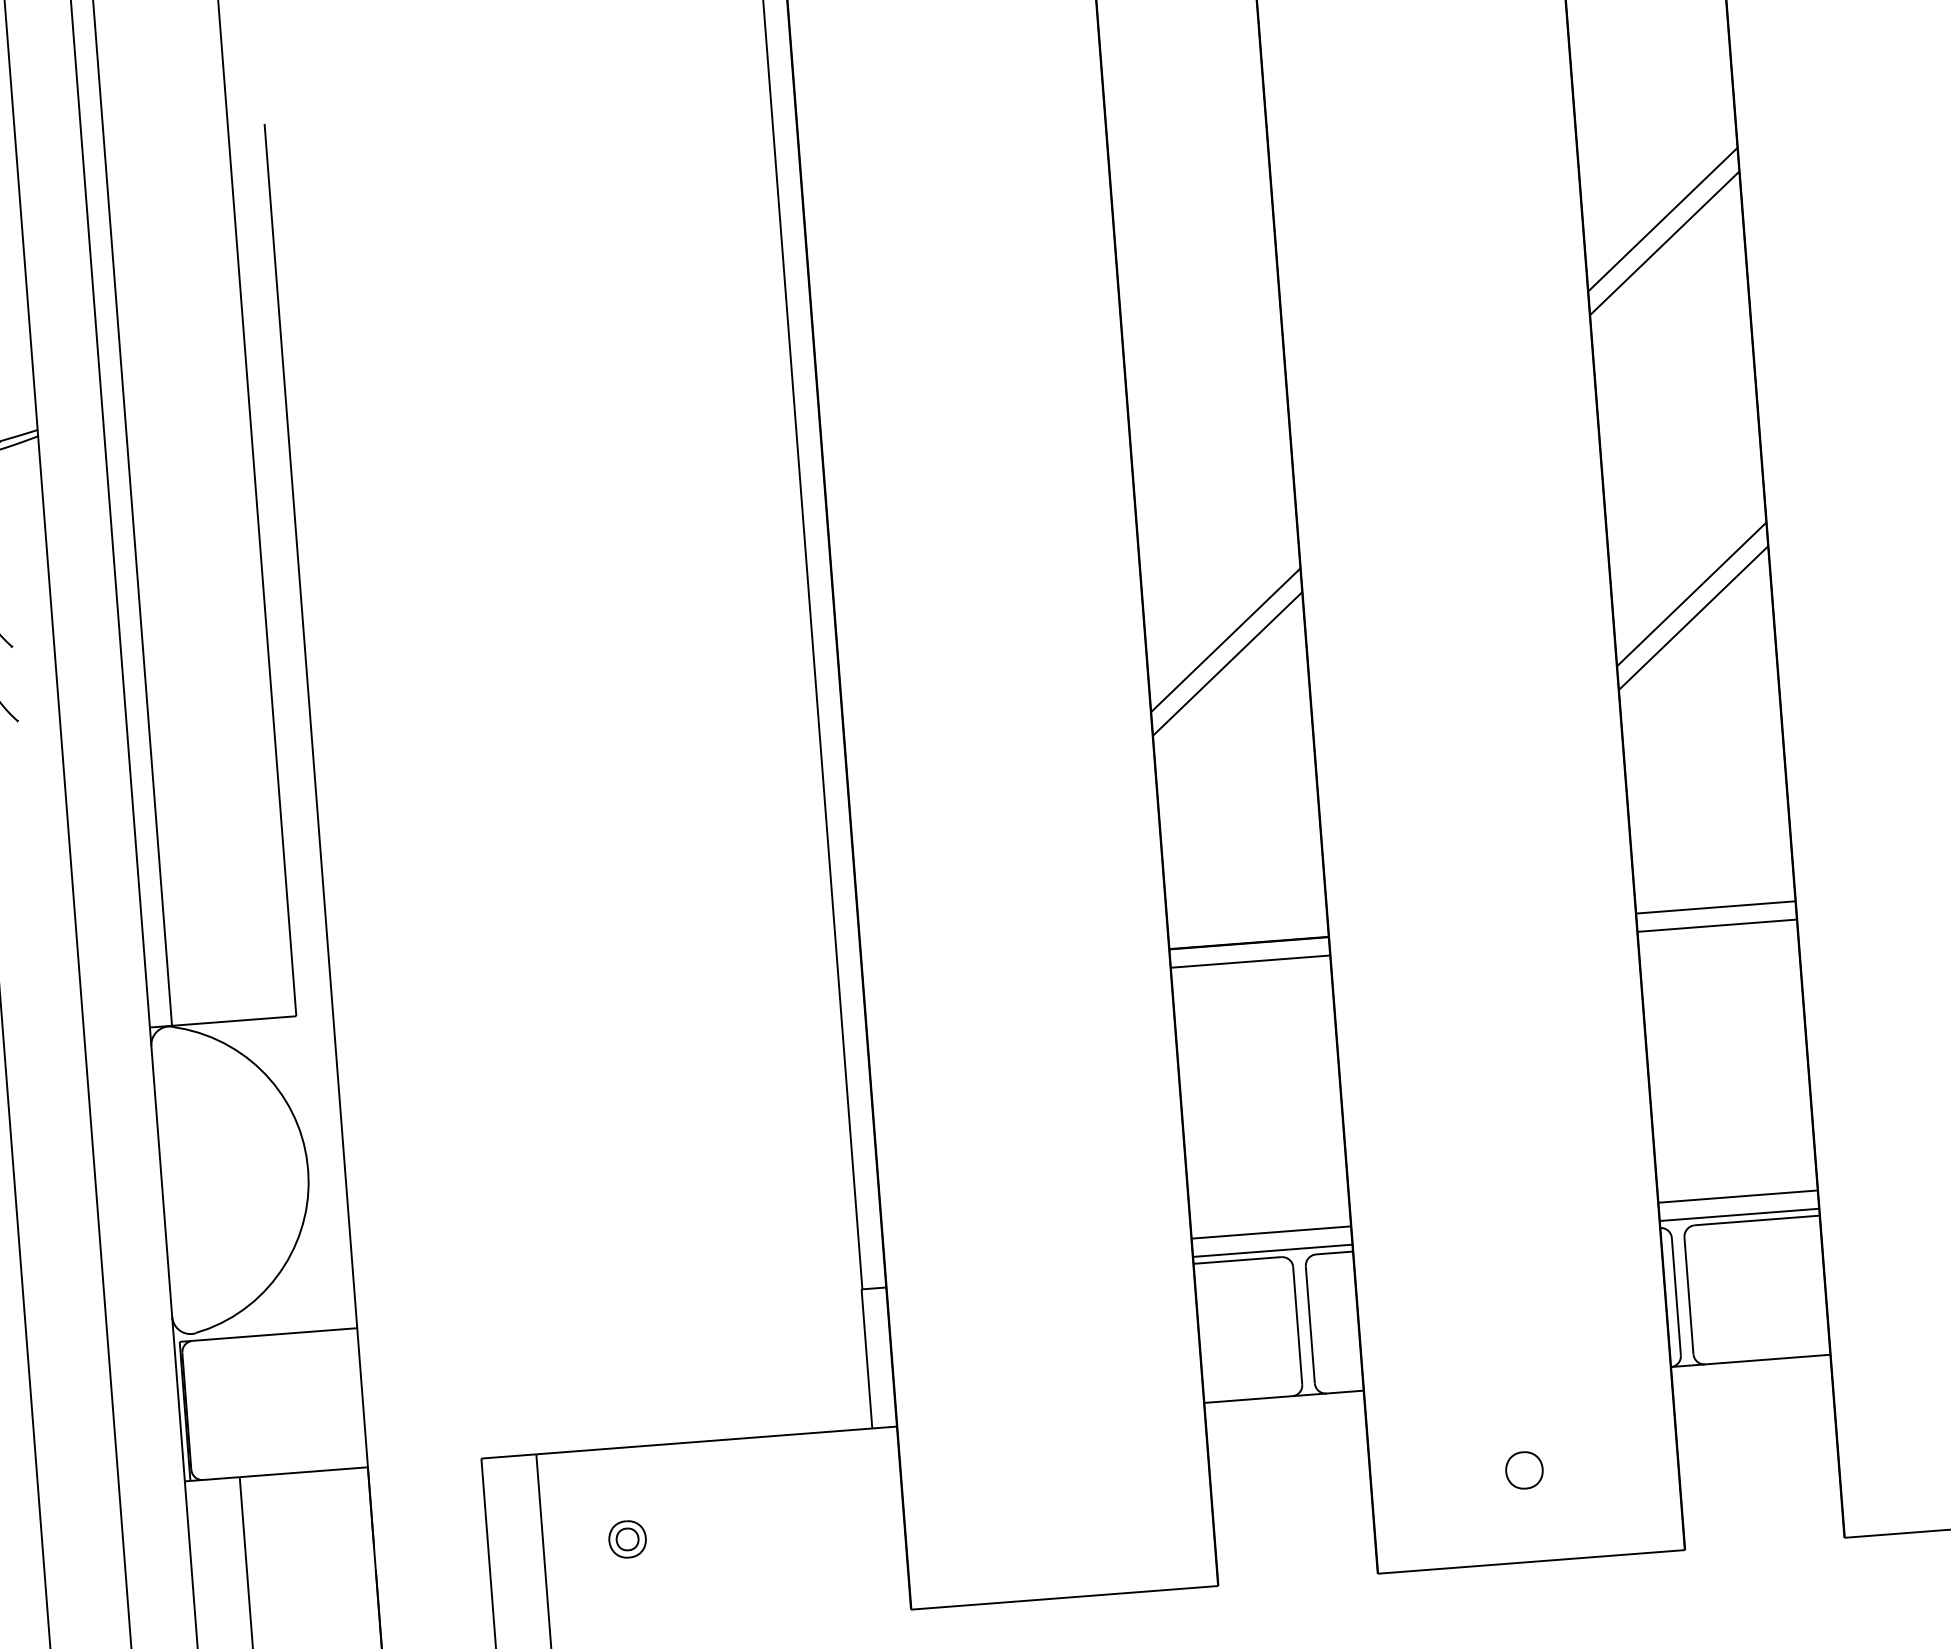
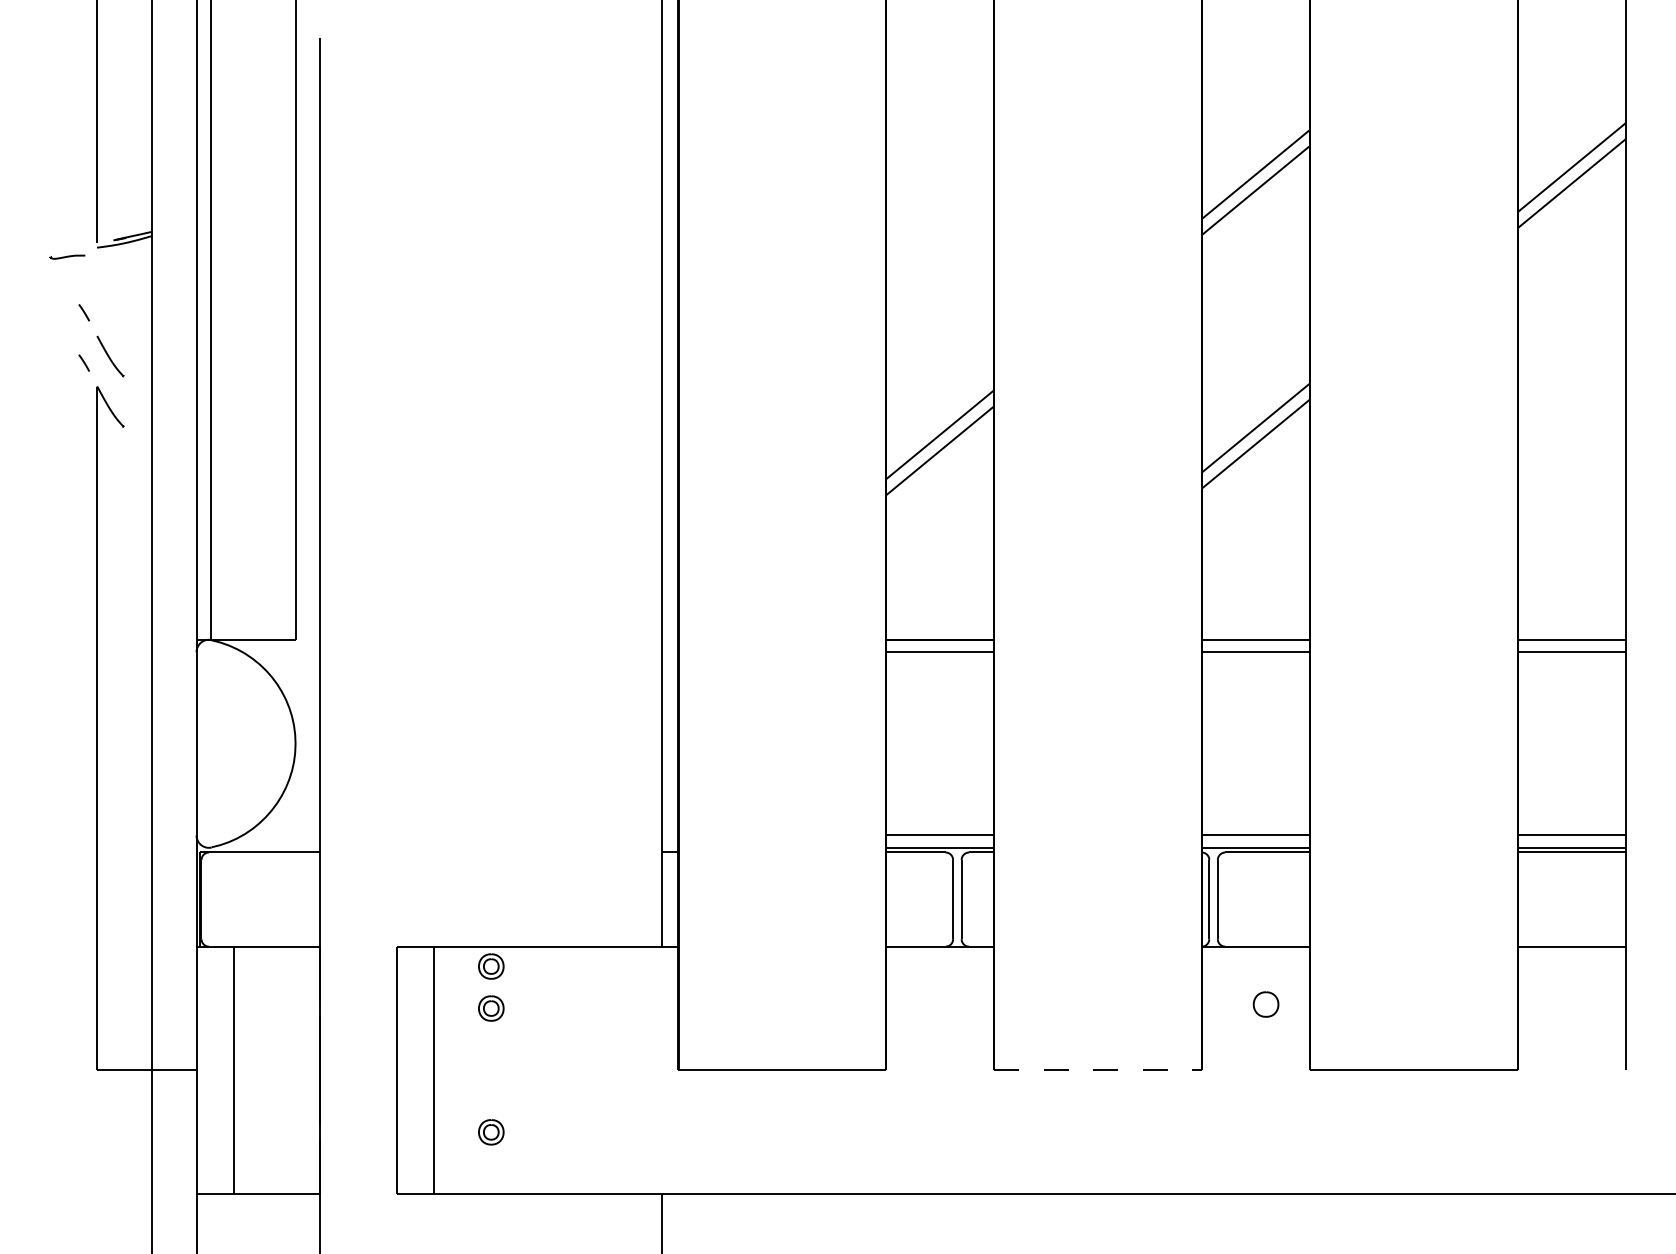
part: (1523, 1470) -> (1265, 1004), moved
part: (623, 1477) -> (491, 966), added
line: (1532, 1561) -> (1098, 1070), solid -> dashed

